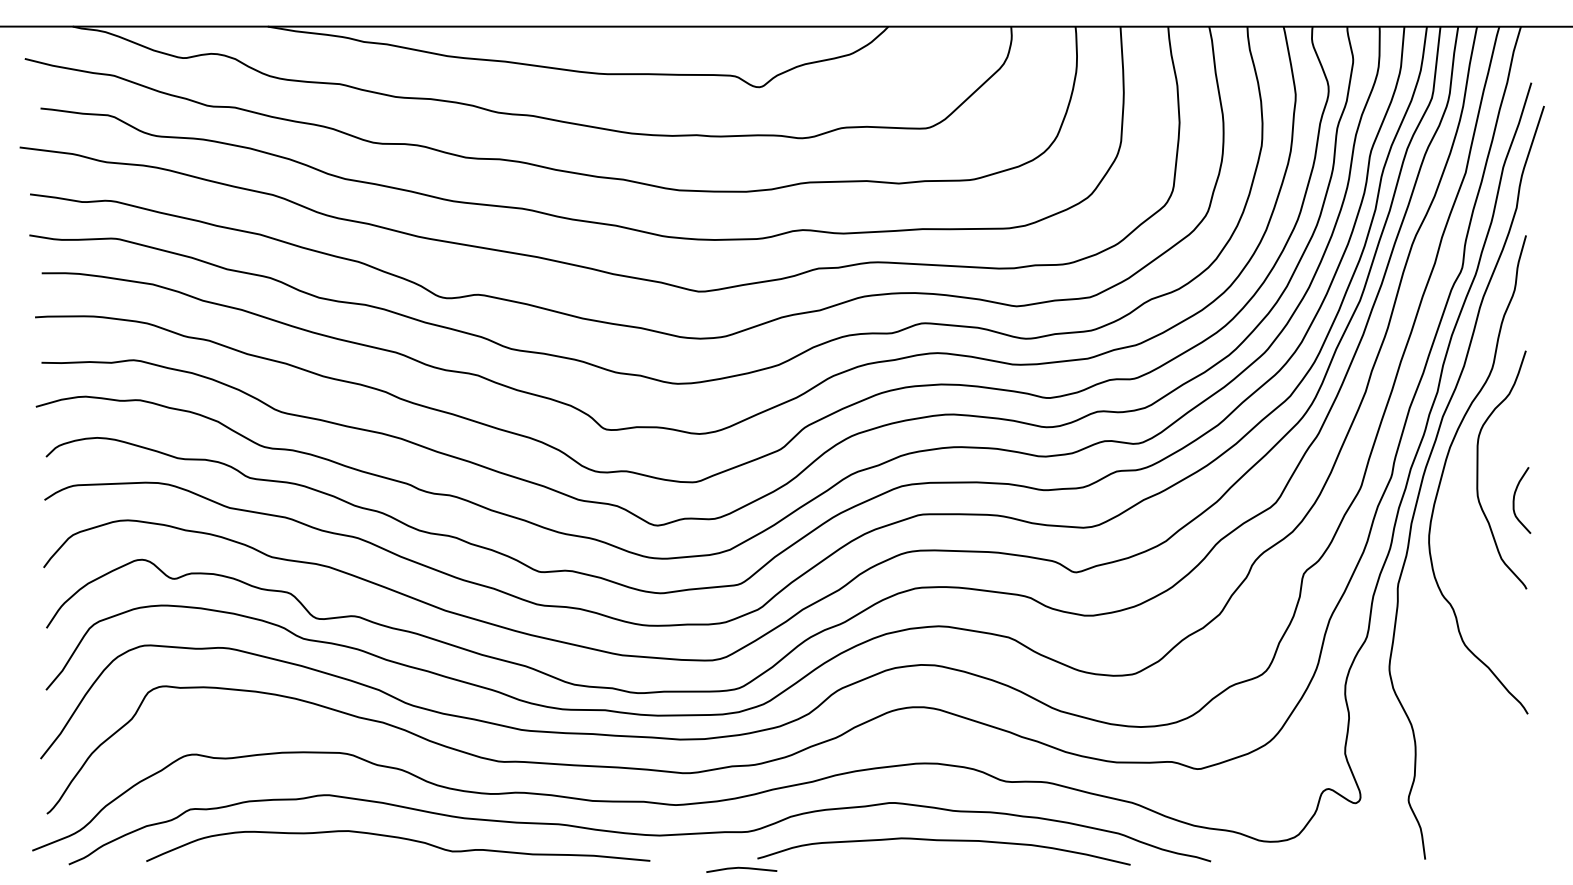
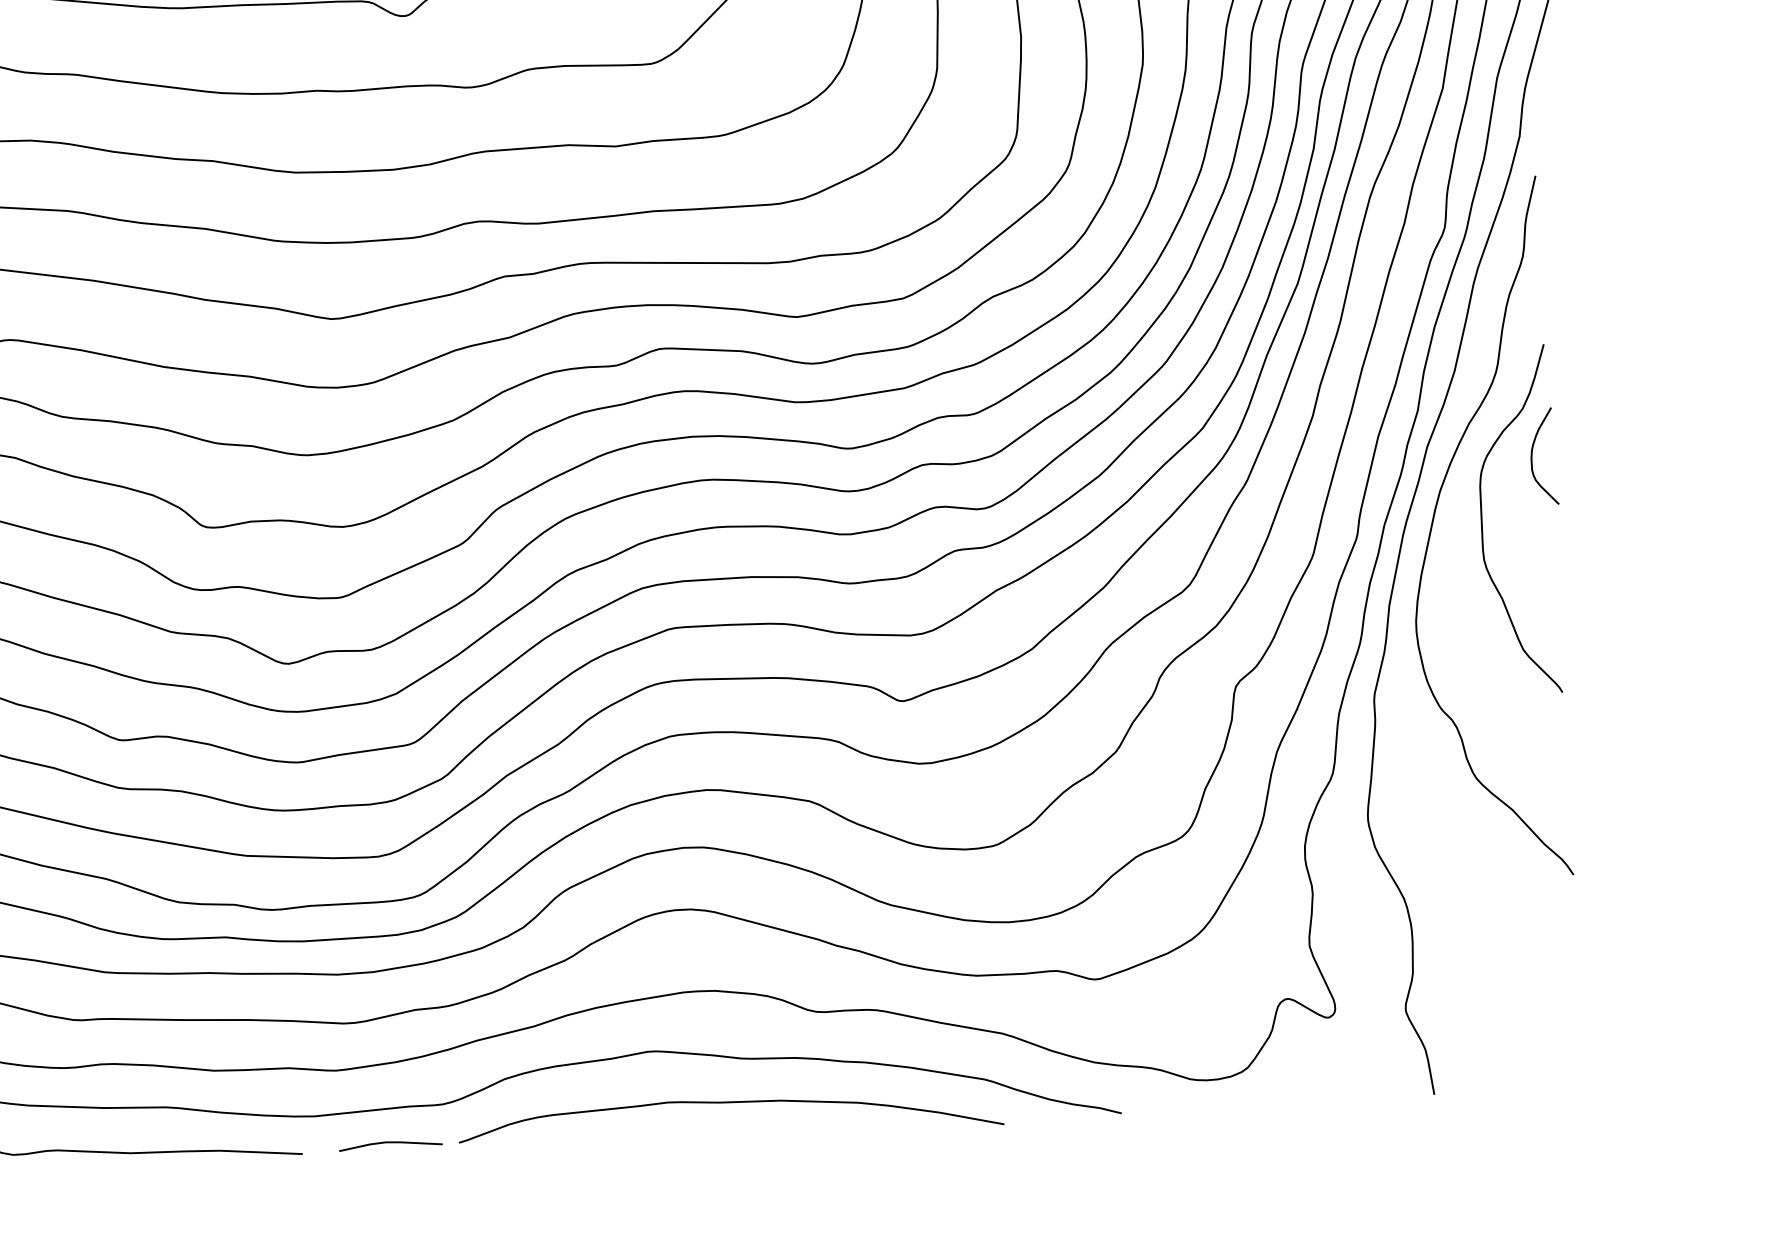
curve: (1514, 500) -> (1532, 457), moved
line: (741, 868) -> (390, 1143), moved

